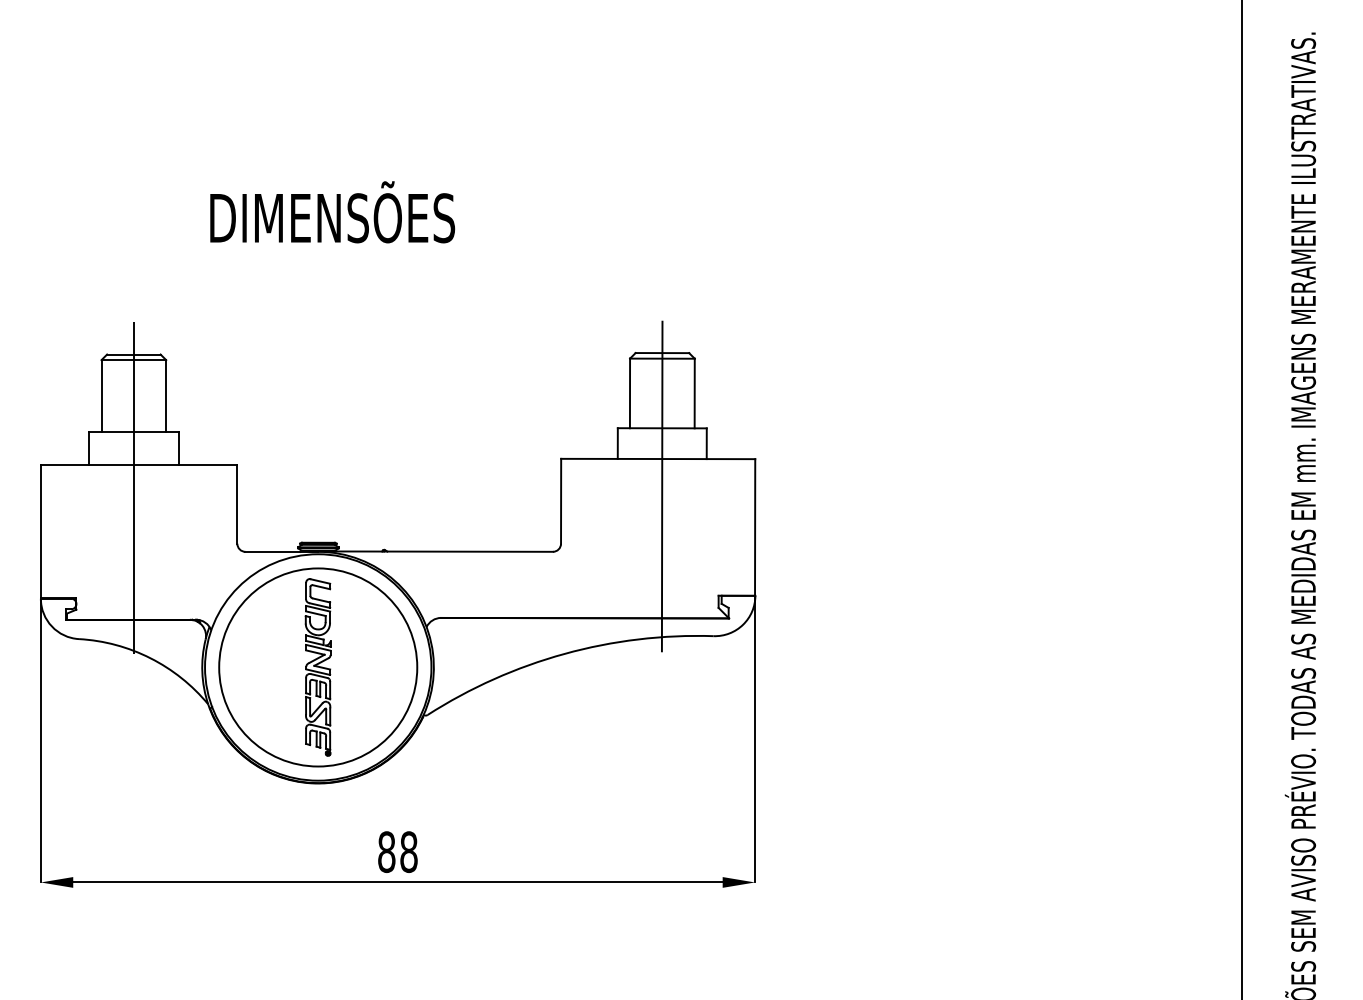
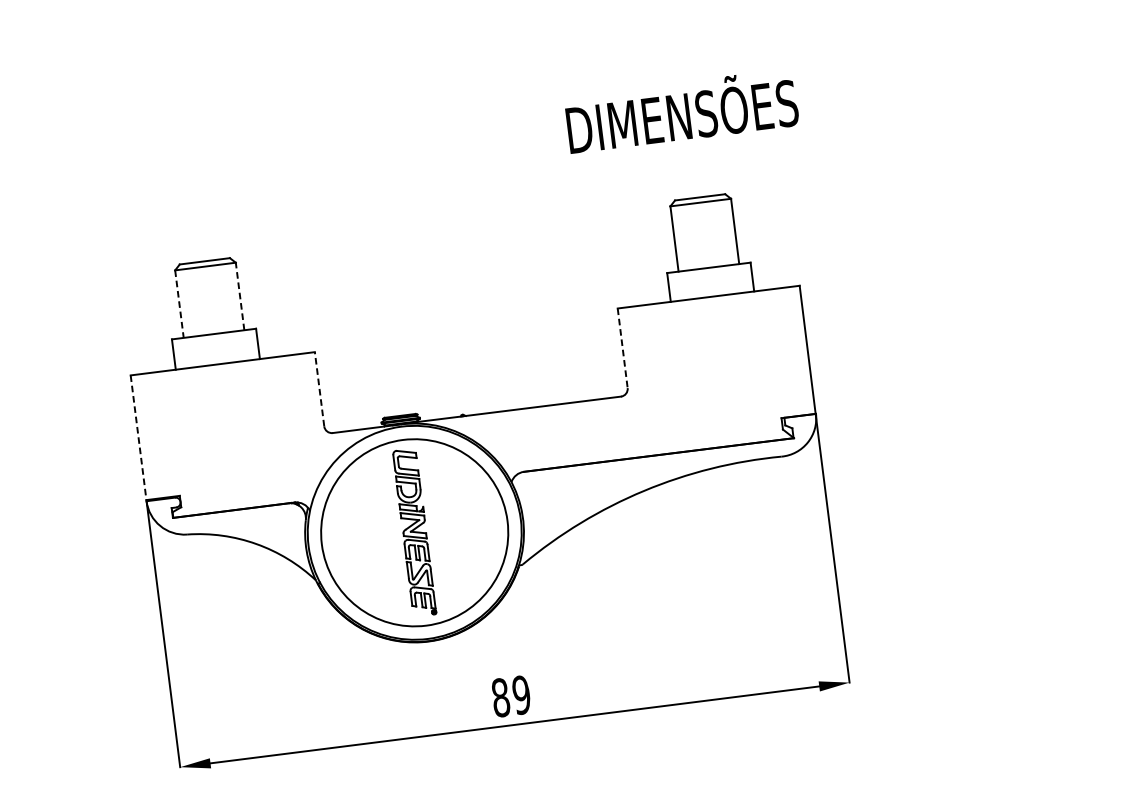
text: (332, 212) -> (681, 111), moved
line: (166, 395) -> (240, 295), solid -> dashed
line: (101, 396) -> (179, 304), solid -> dashed
line: (661, 486) -> (715, 322), removed
line: (133, 487) -> (220, 385), removed
line: (561, 501) -> (623, 348), solid -> dashed
line: (237, 504) -> (319, 389), solid -> dashed
line: (40, 531) -> (138, 438), solid -> dashed
text: (408, 852) -> (521, 695), 88 -> 89

